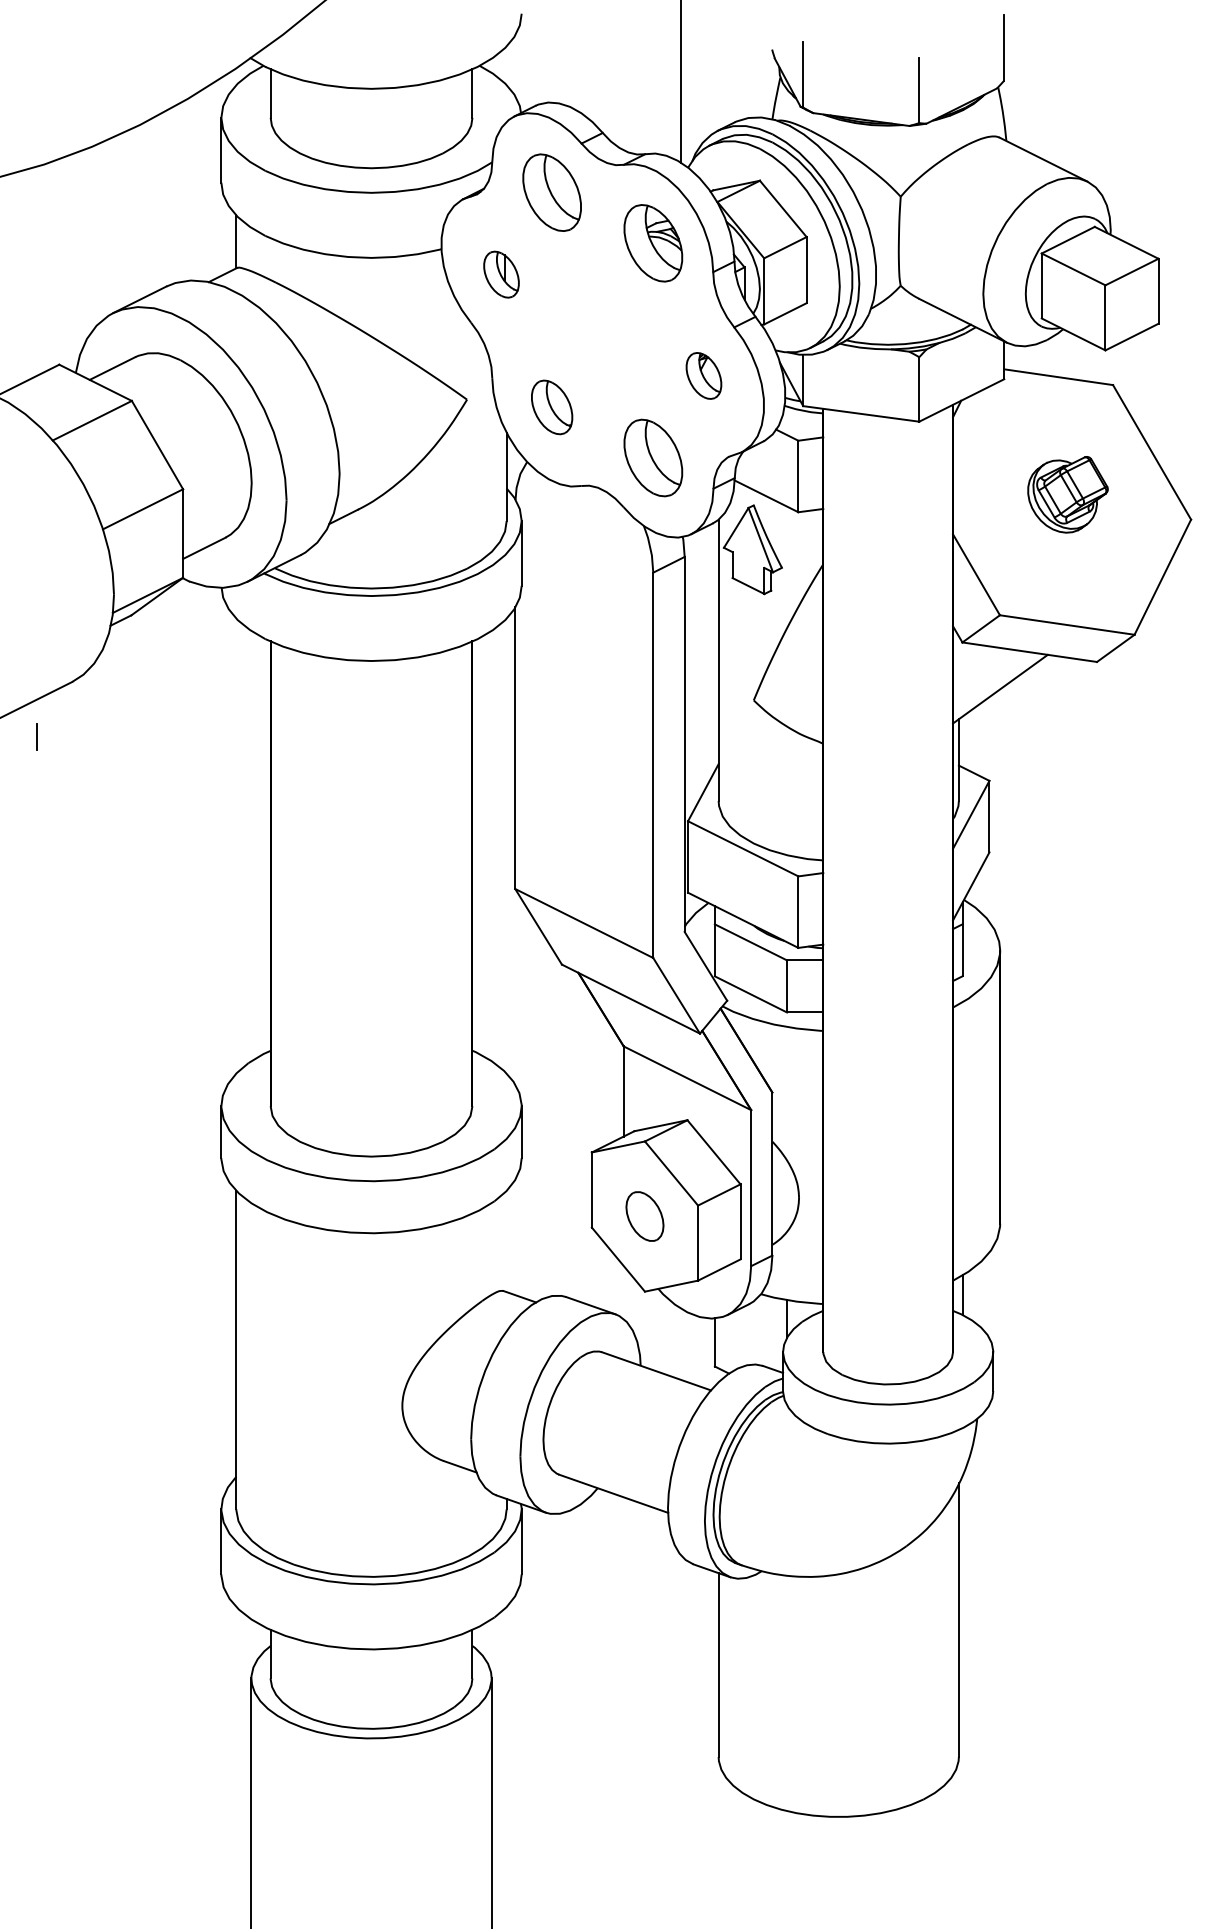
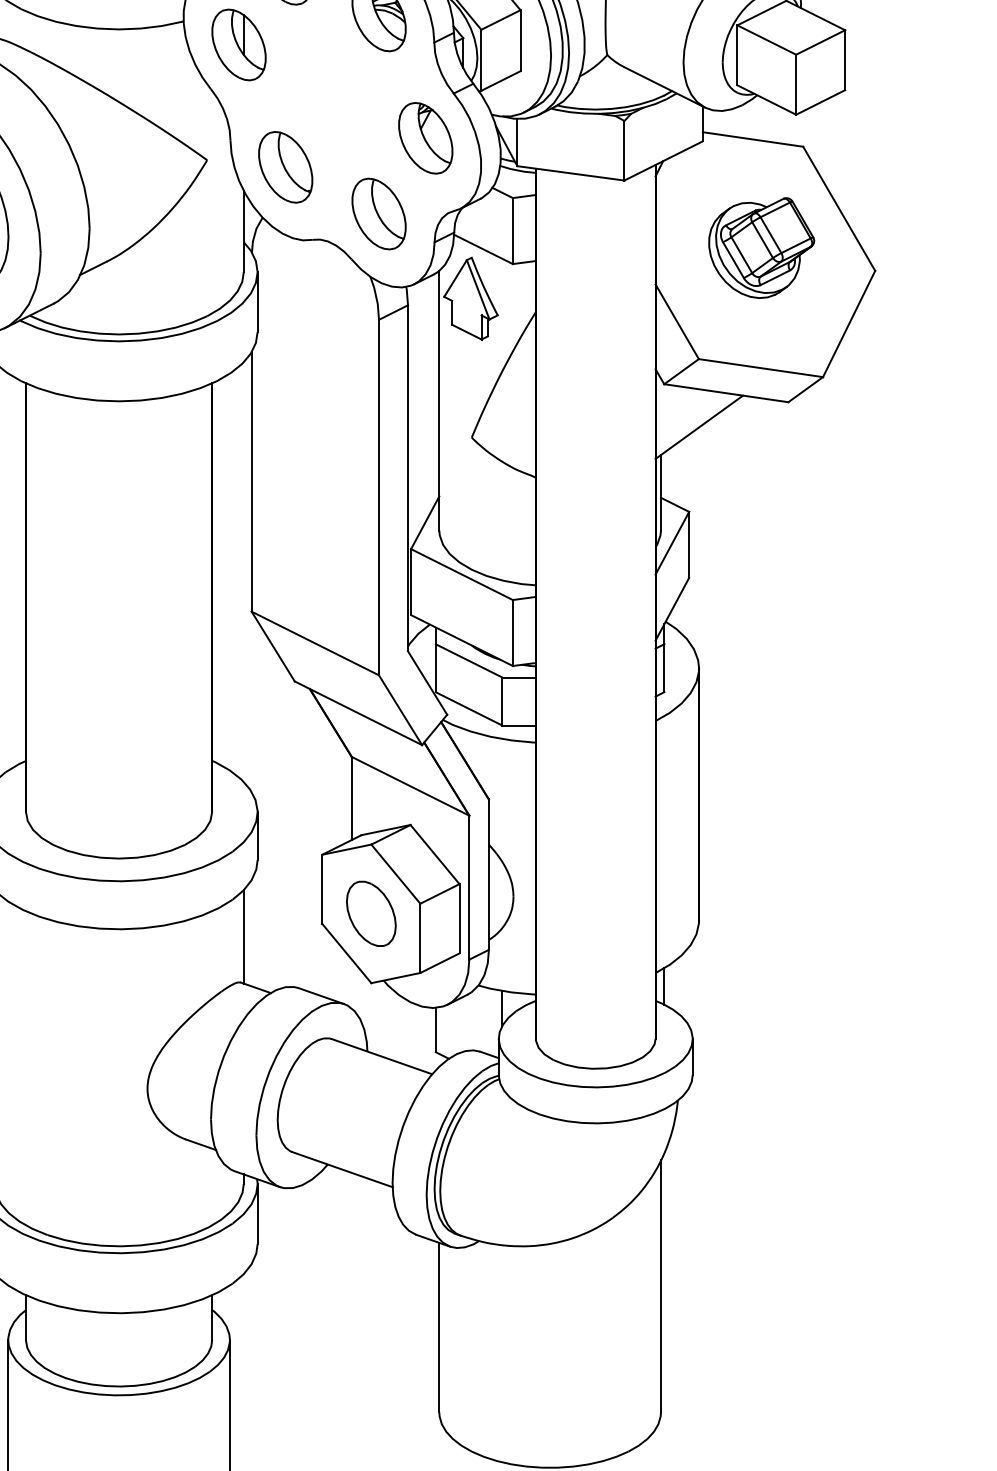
part: (501, 274) -> (238, 44), size x1.67
part: (703, 375) -> (425, 137), size x1.67
part: (551, 407) -> (285, 167), size x1.43
part: (1067, 494) -> (761, 247), size x1.43
part: (644, 1216) -> (370, 913), size x1.43
line: (506, 1241) -> (243, 936), added

